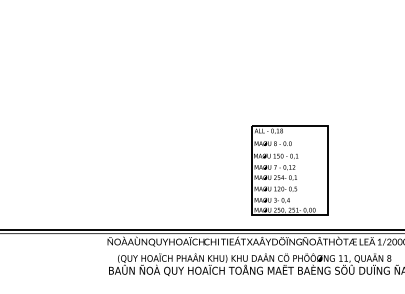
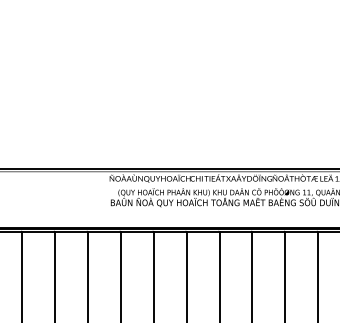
part: (289, 169) -> (261, 118), removed

